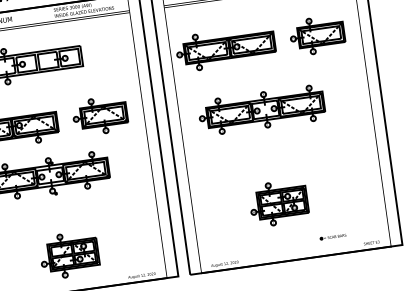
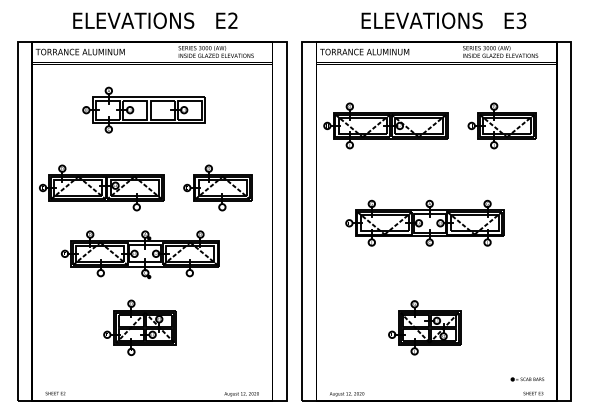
part: (261, 109) -> (424, 222), moved
part: (333, 237) -> (527, 379), moved
part: (68, 254) -> (139, 327), moved

